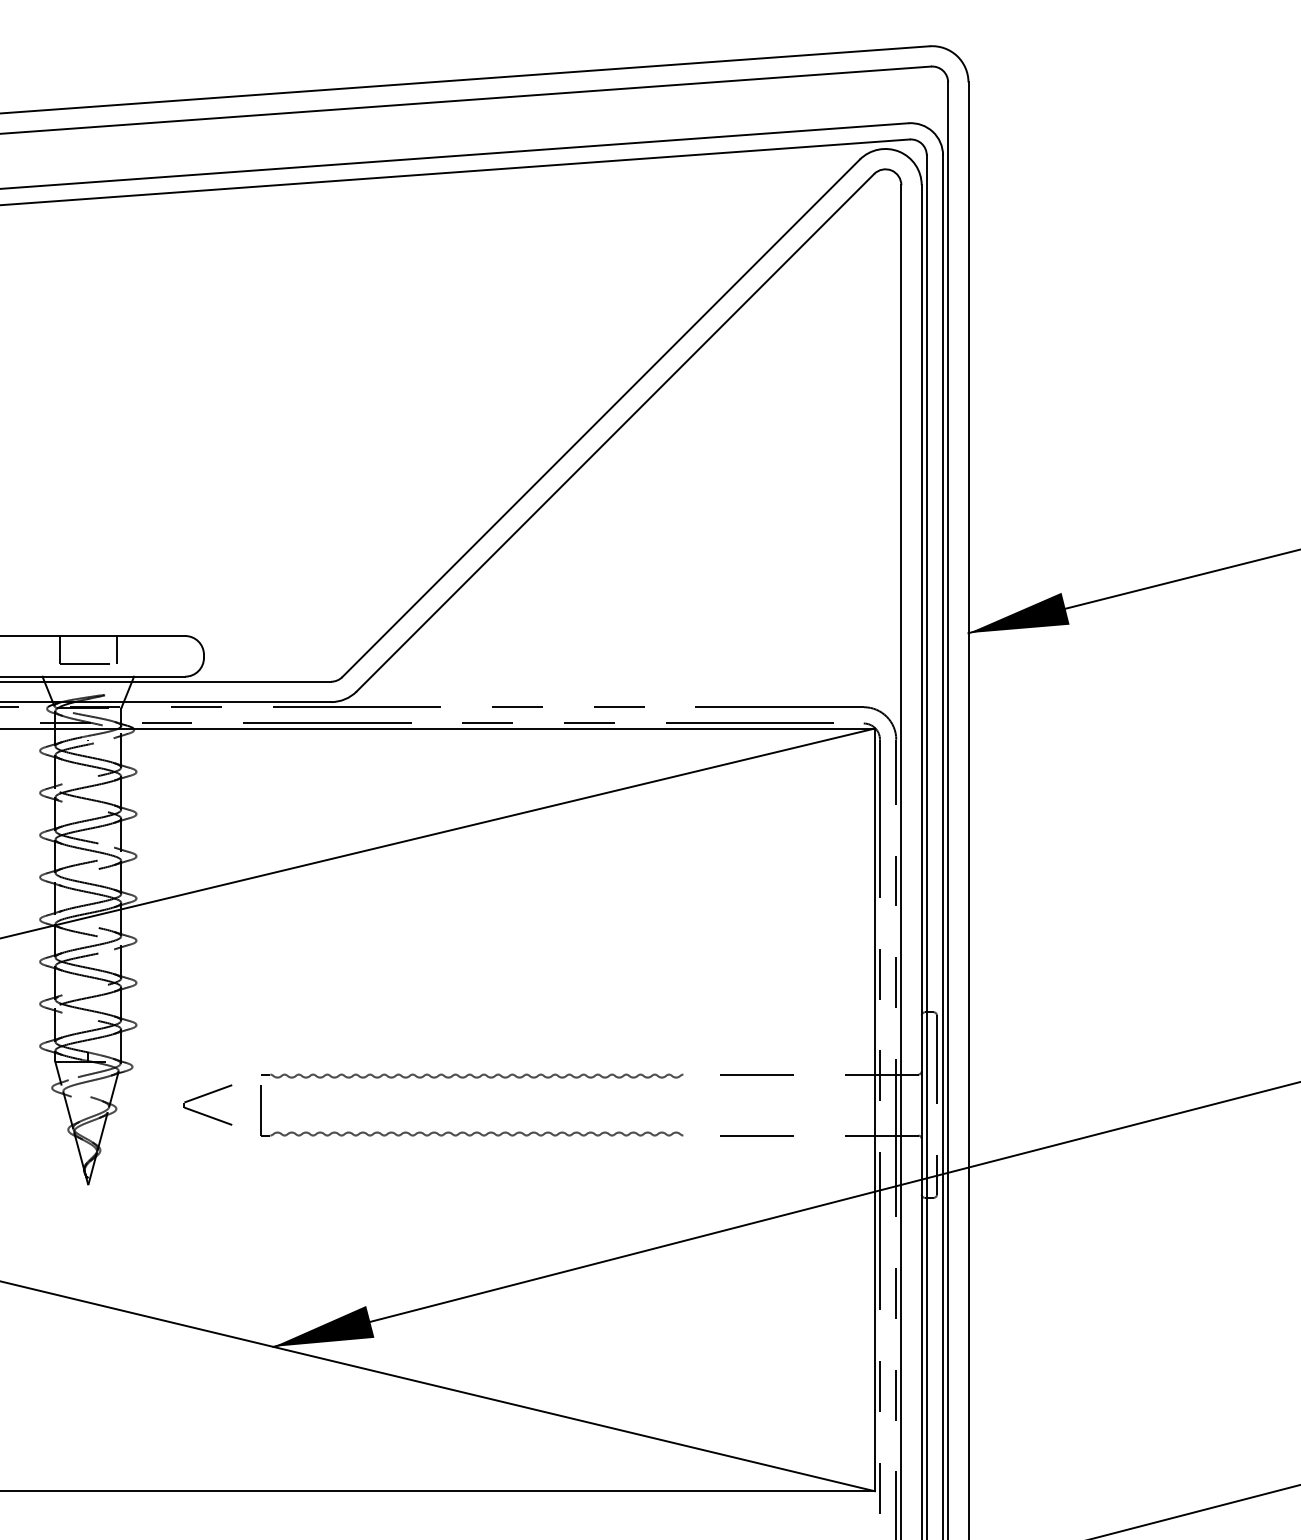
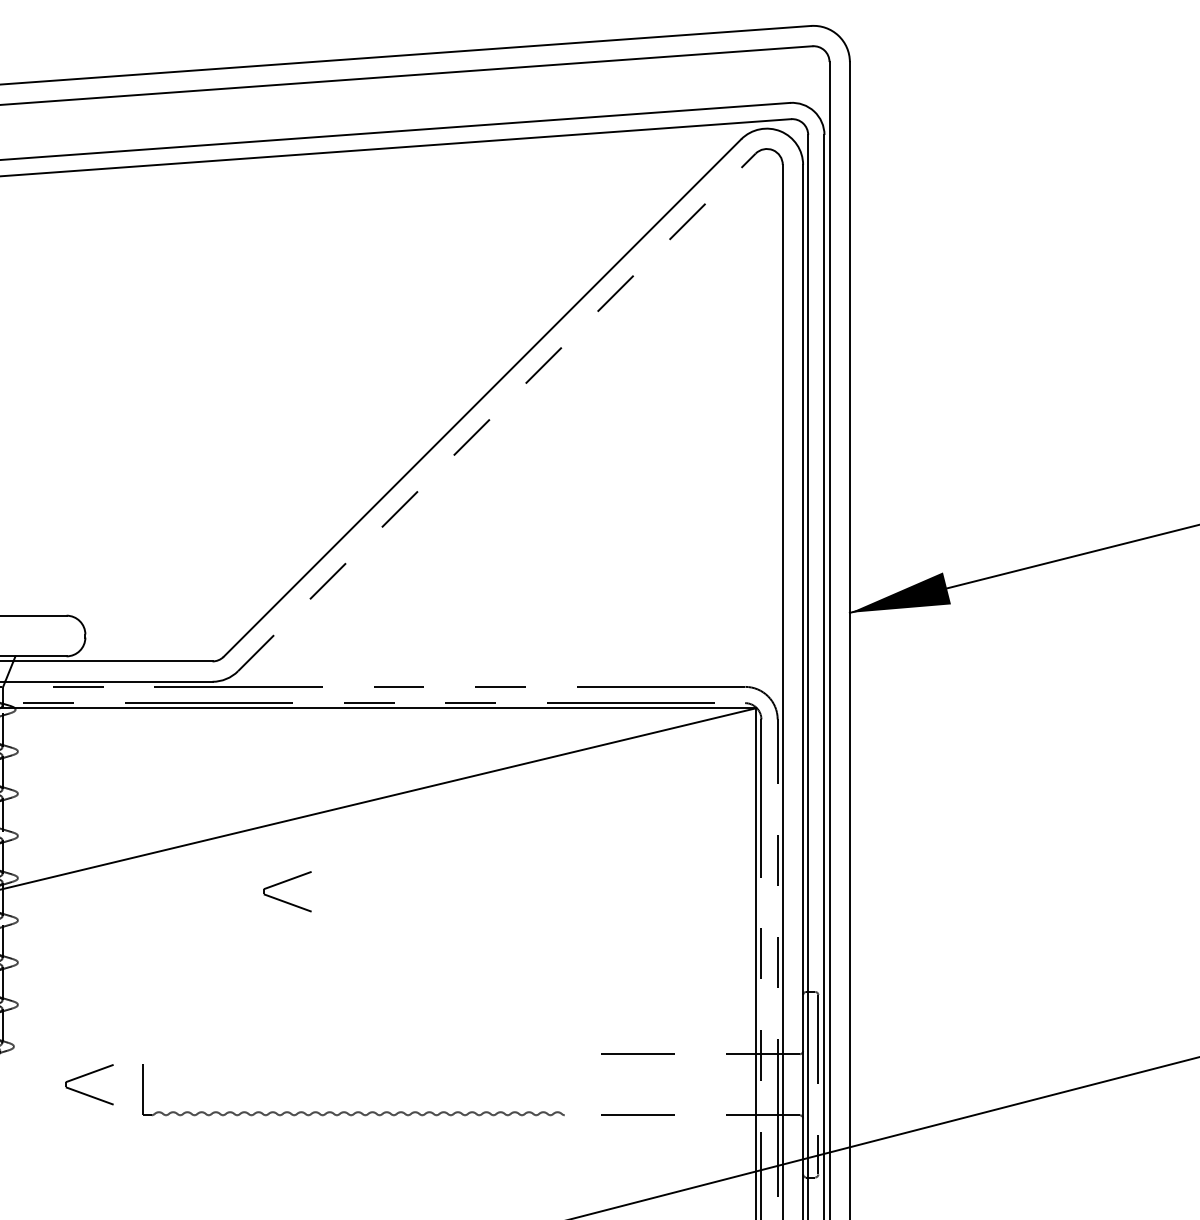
line: (615, 432) -> (496, 412), solid -> dashed
part: (402, 903) -> (283, 883), added
part: (472, 1075) -> (353, 1055), removed

